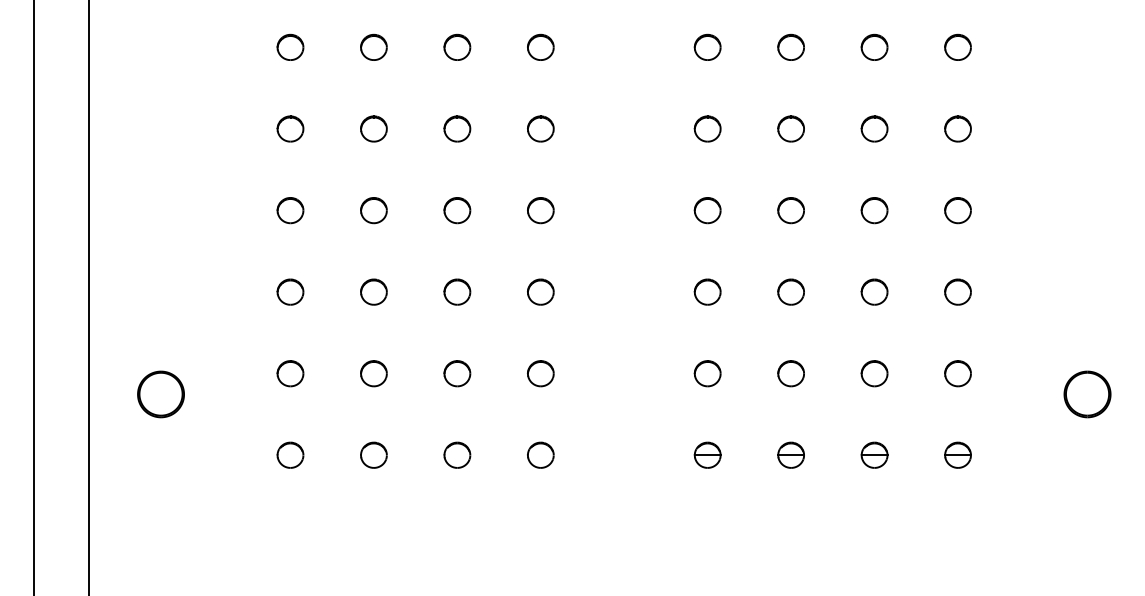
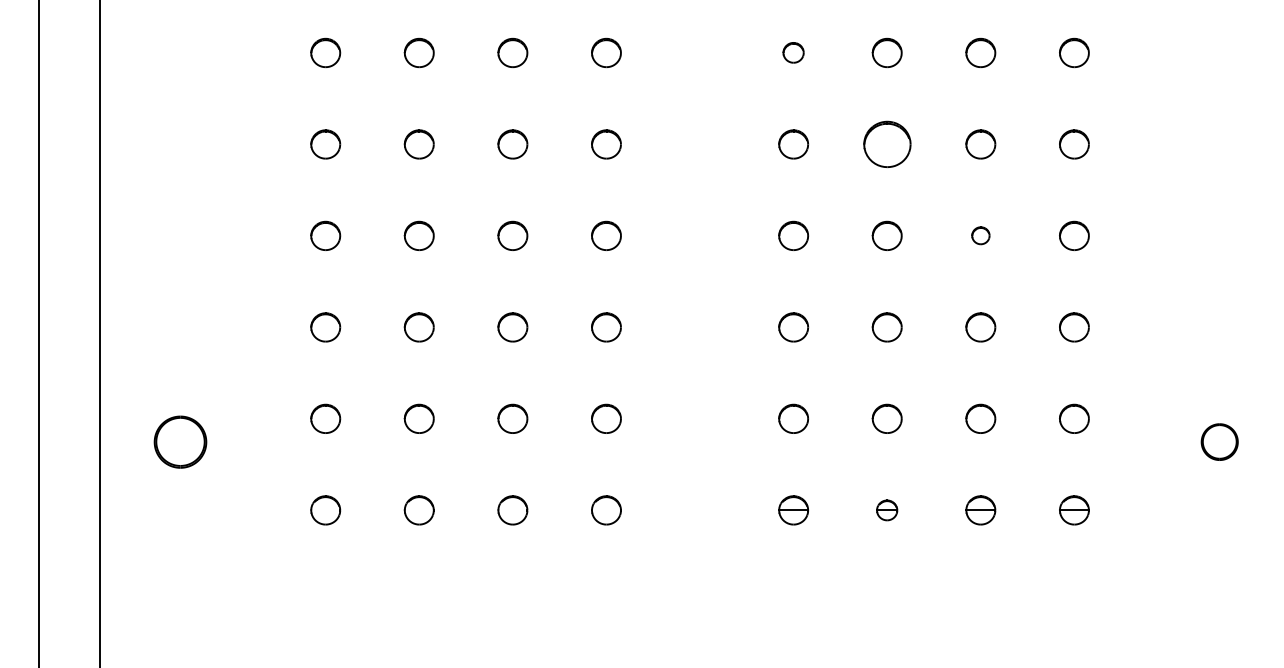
part: (707, 47) -> (793, 52), size x0.7
part: (790, 129) -> (886, 144), size x1.6
part: (874, 210) -> (980, 235), size x0.6
part: (1087, 393) -> (1219, 441), size x0.7
part: (790, 455) -> (886, 510), size x0.7

